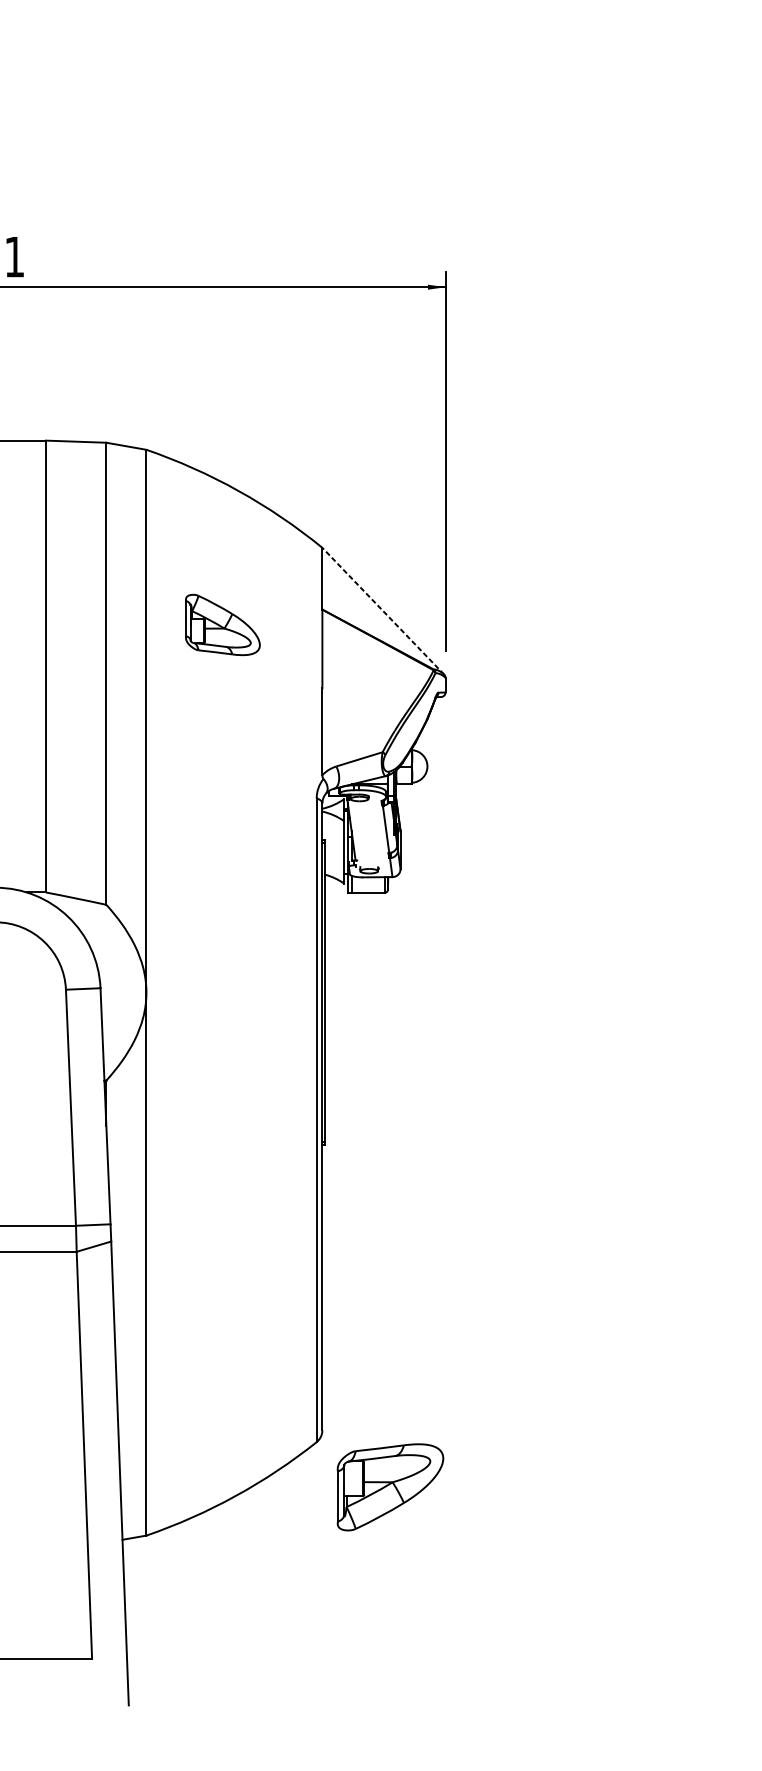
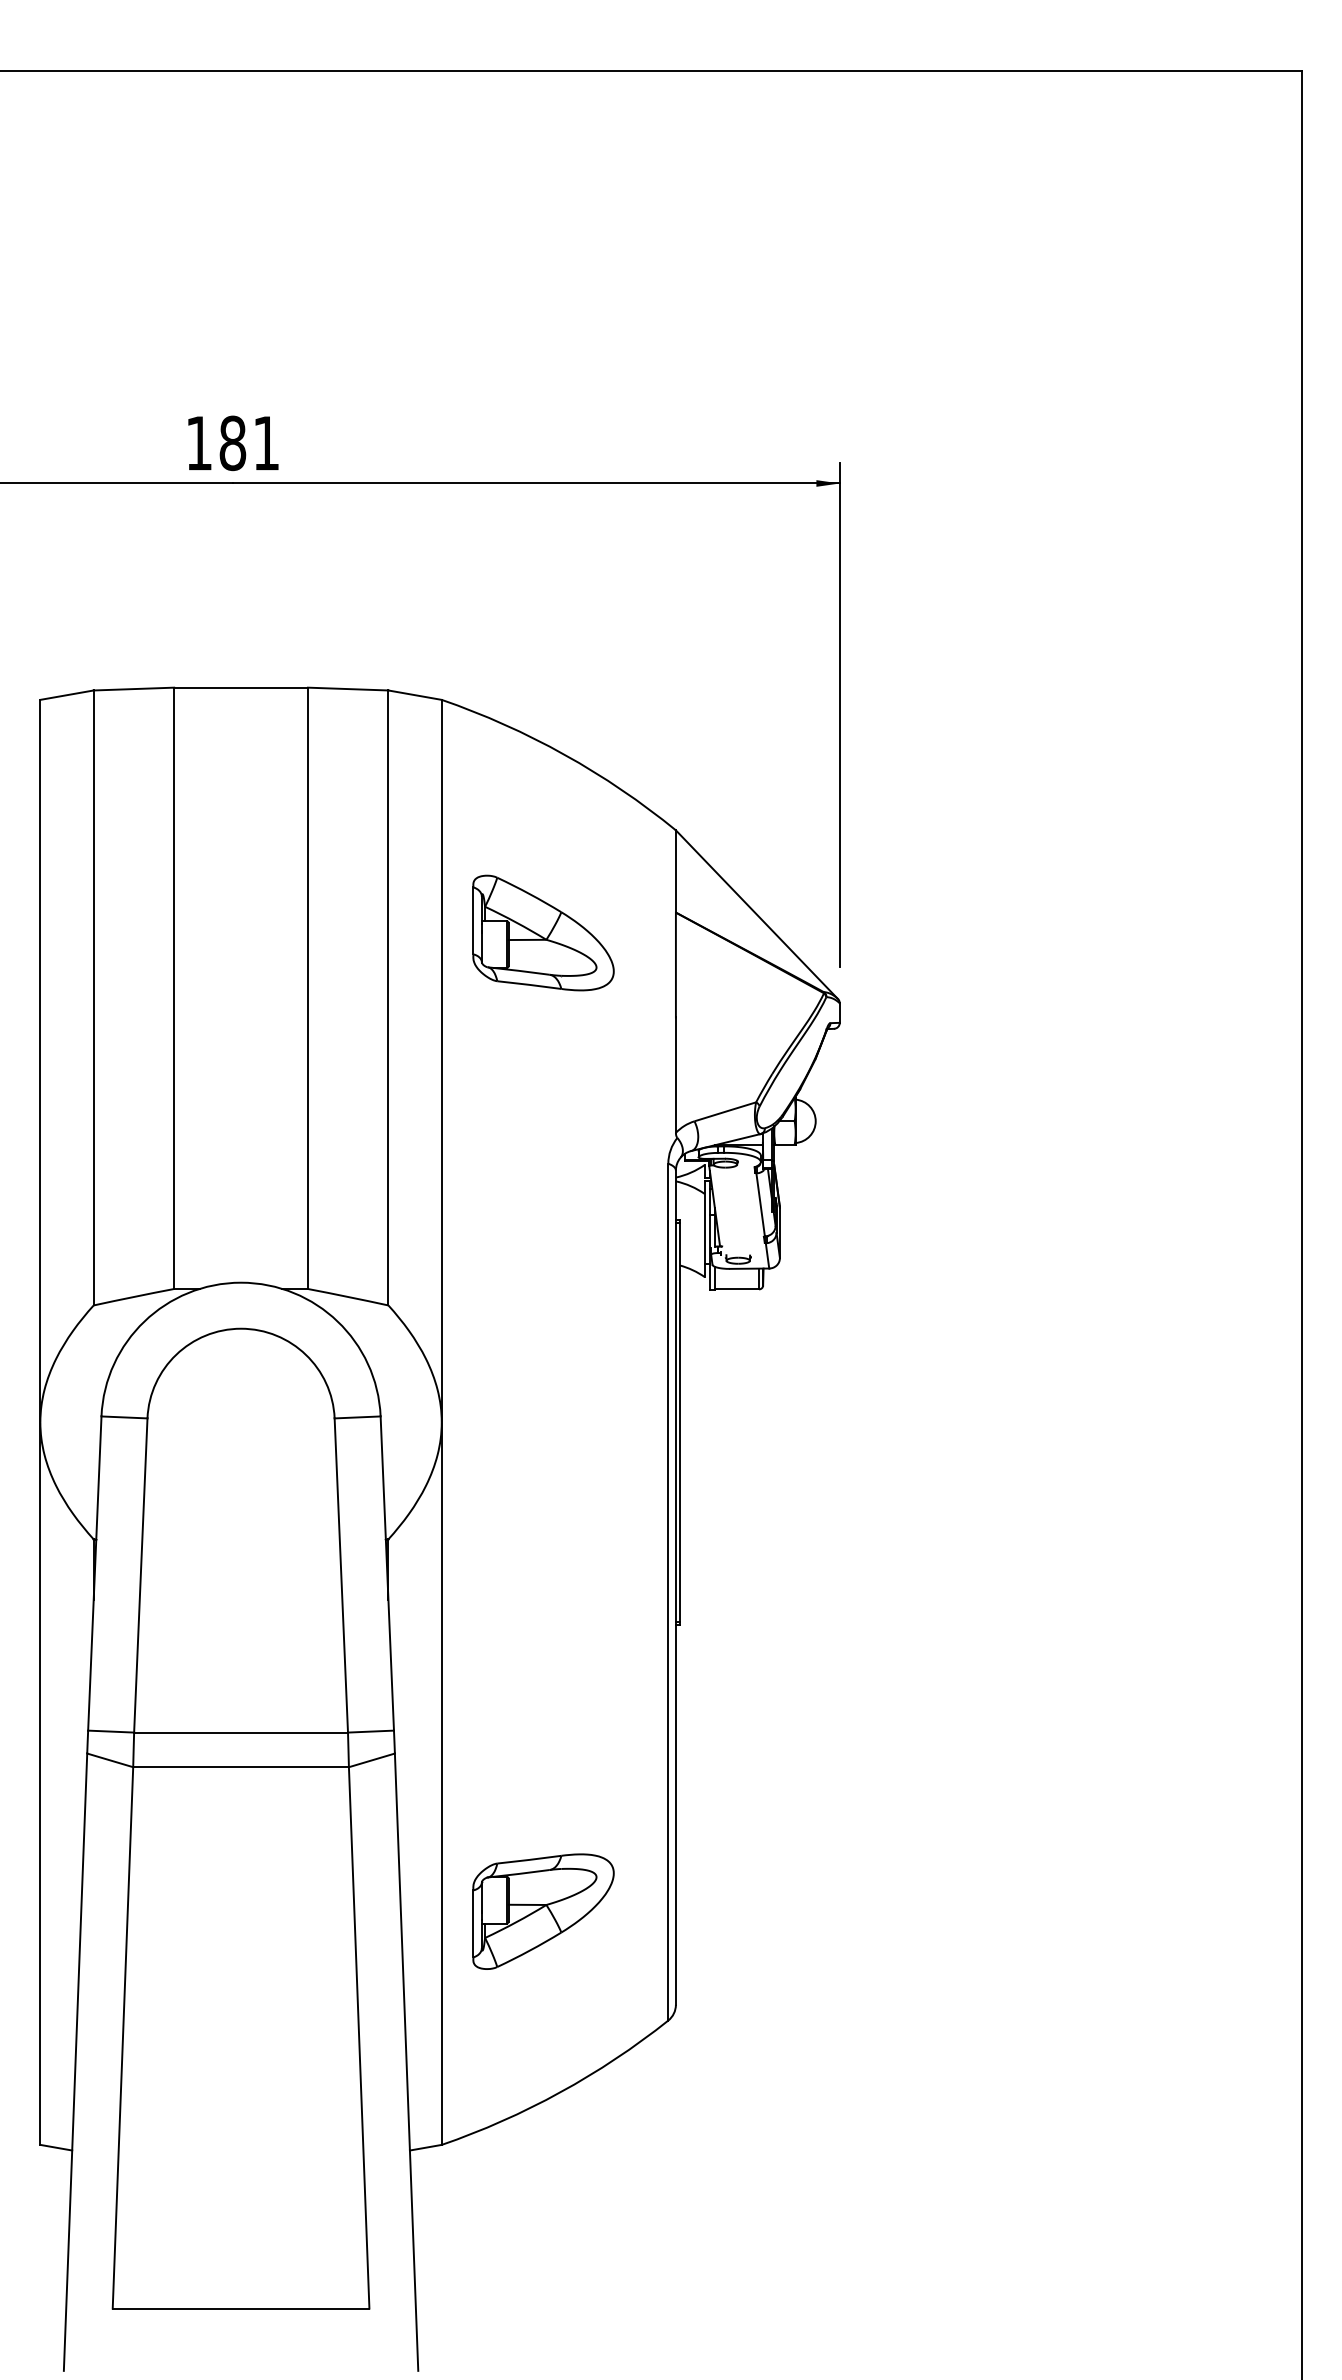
line: (382, 611) -> (756, 914), dashed -> solid
part: (222, 624) -> (543, 932), size x1.43
part: (390, 1487) -> (543, 1911), moved

